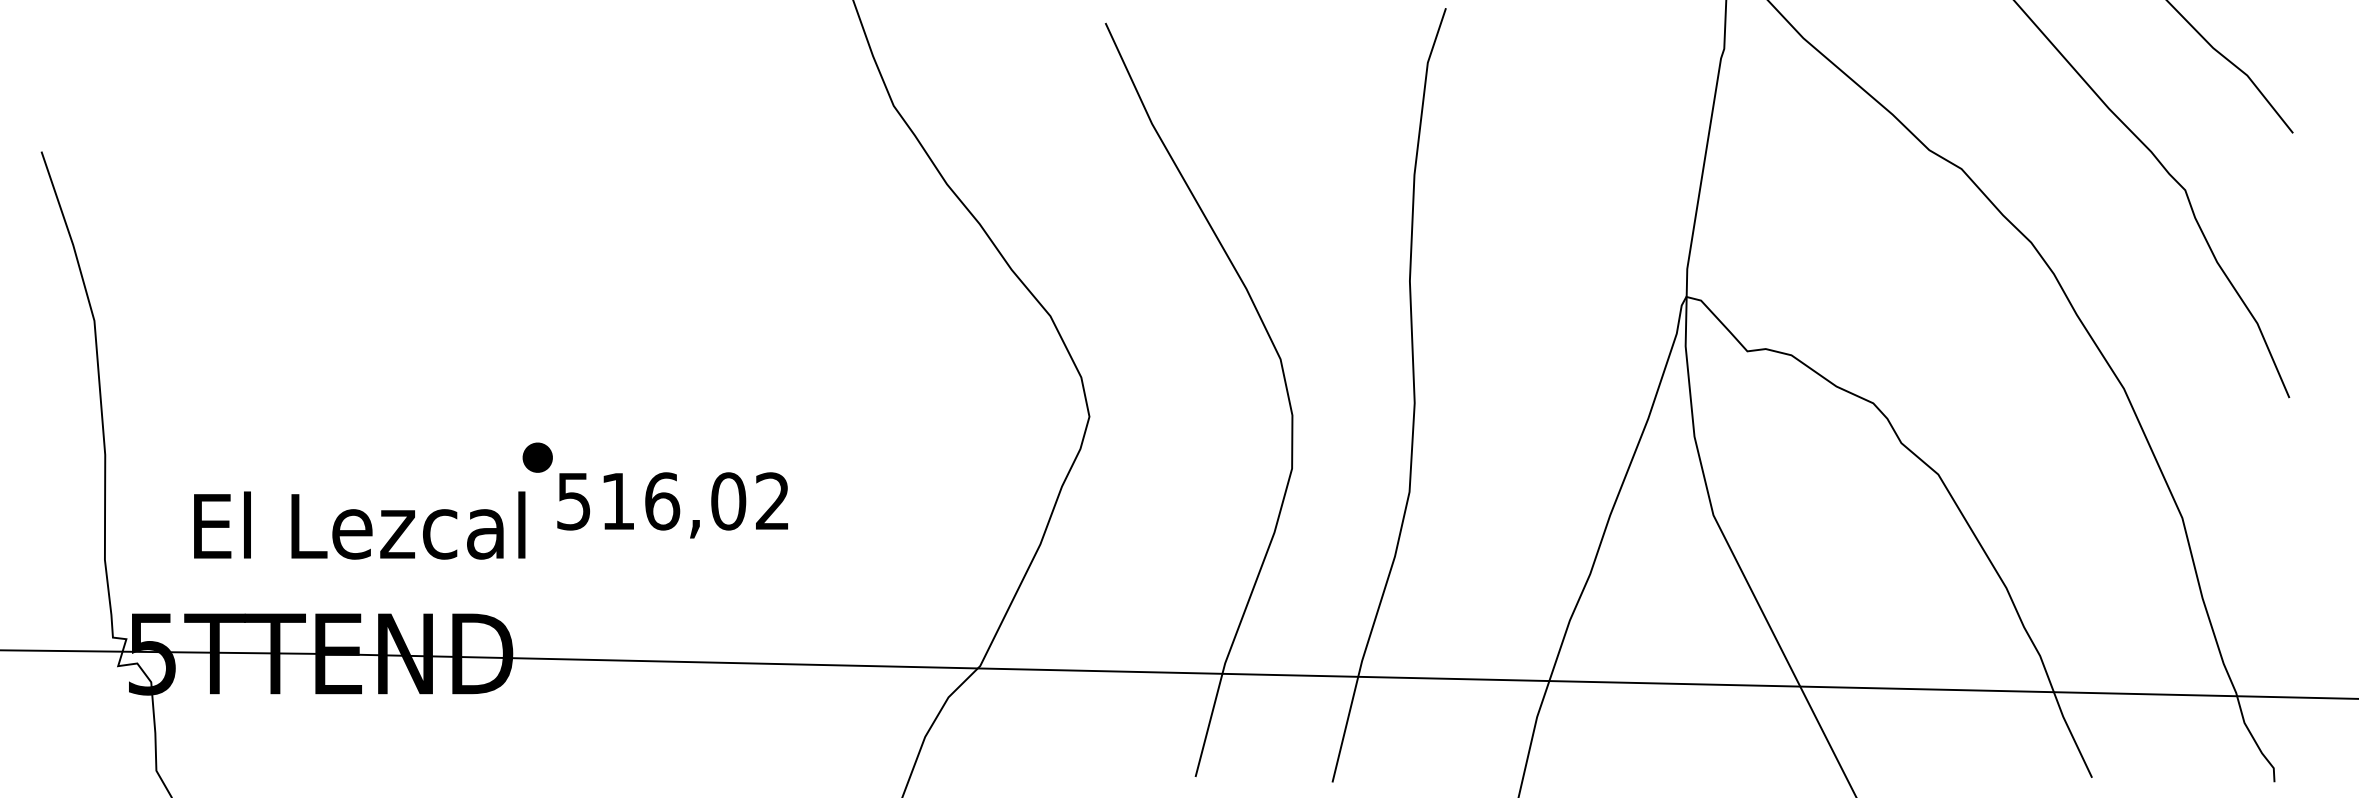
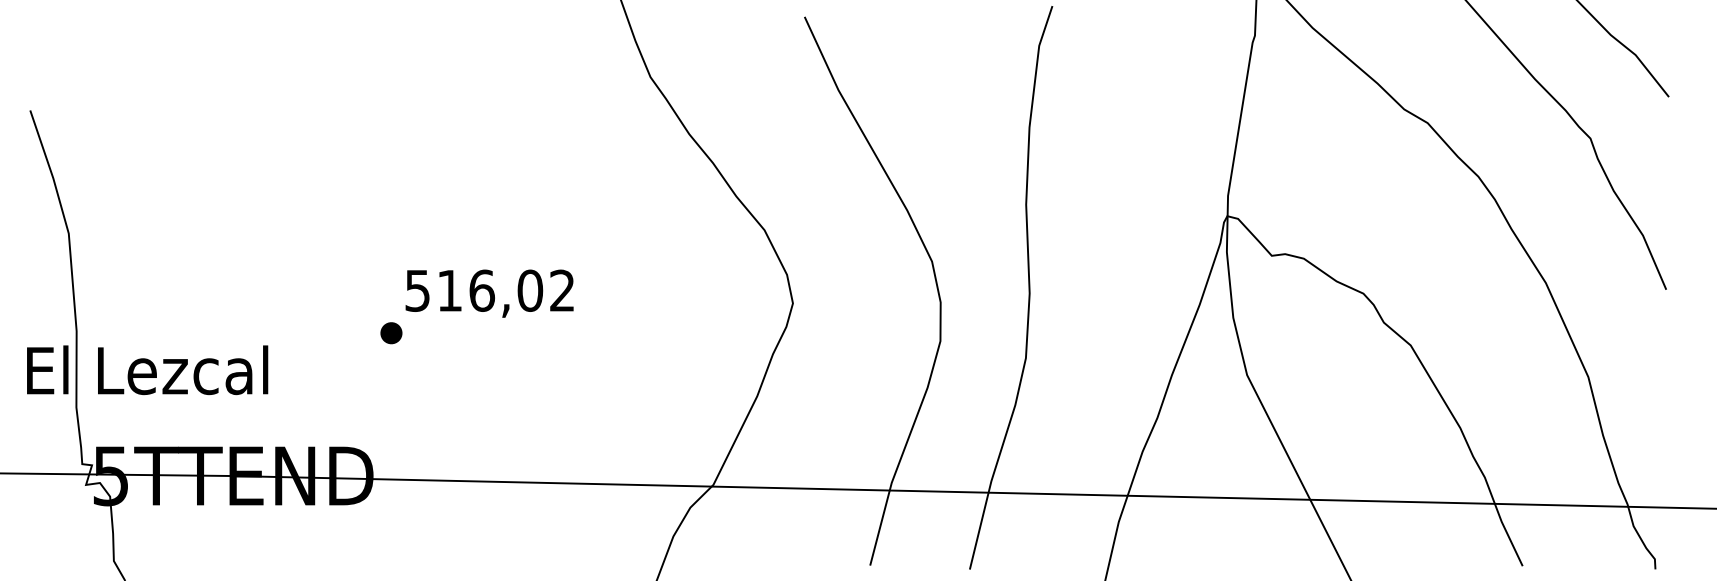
text: (672, 505) -> (489, 293), moved
text: (359, 525) -> (147, 370), moved

